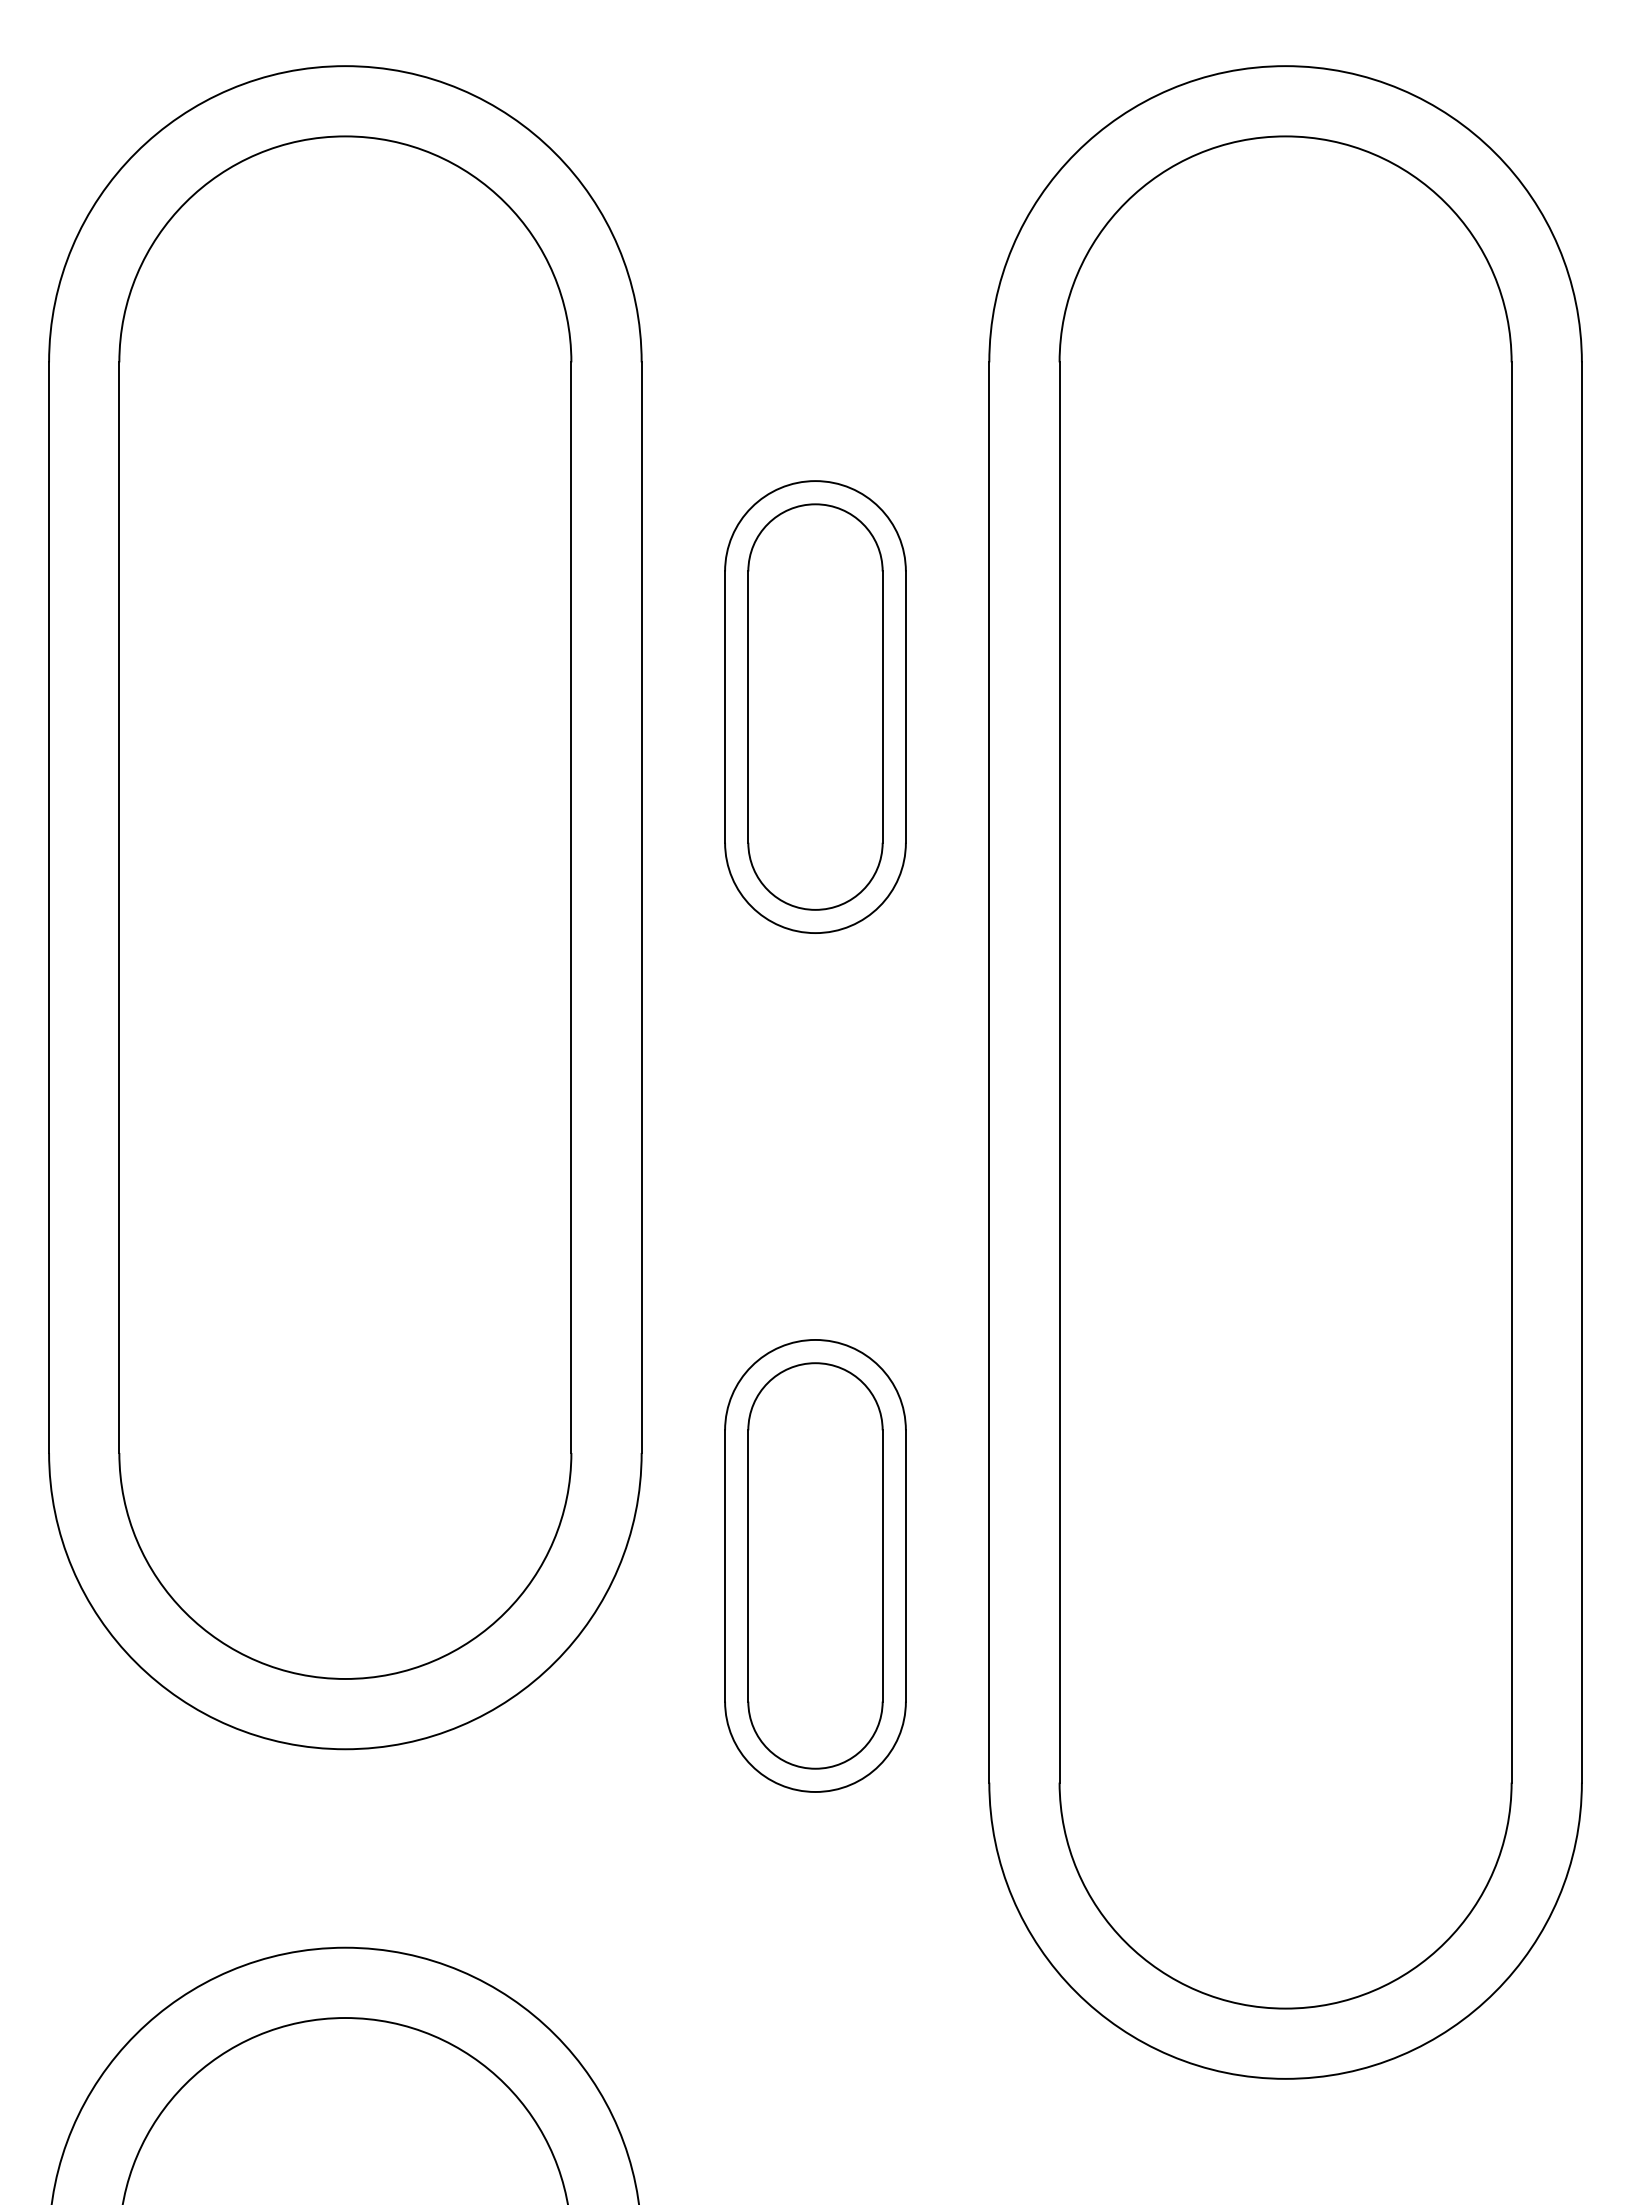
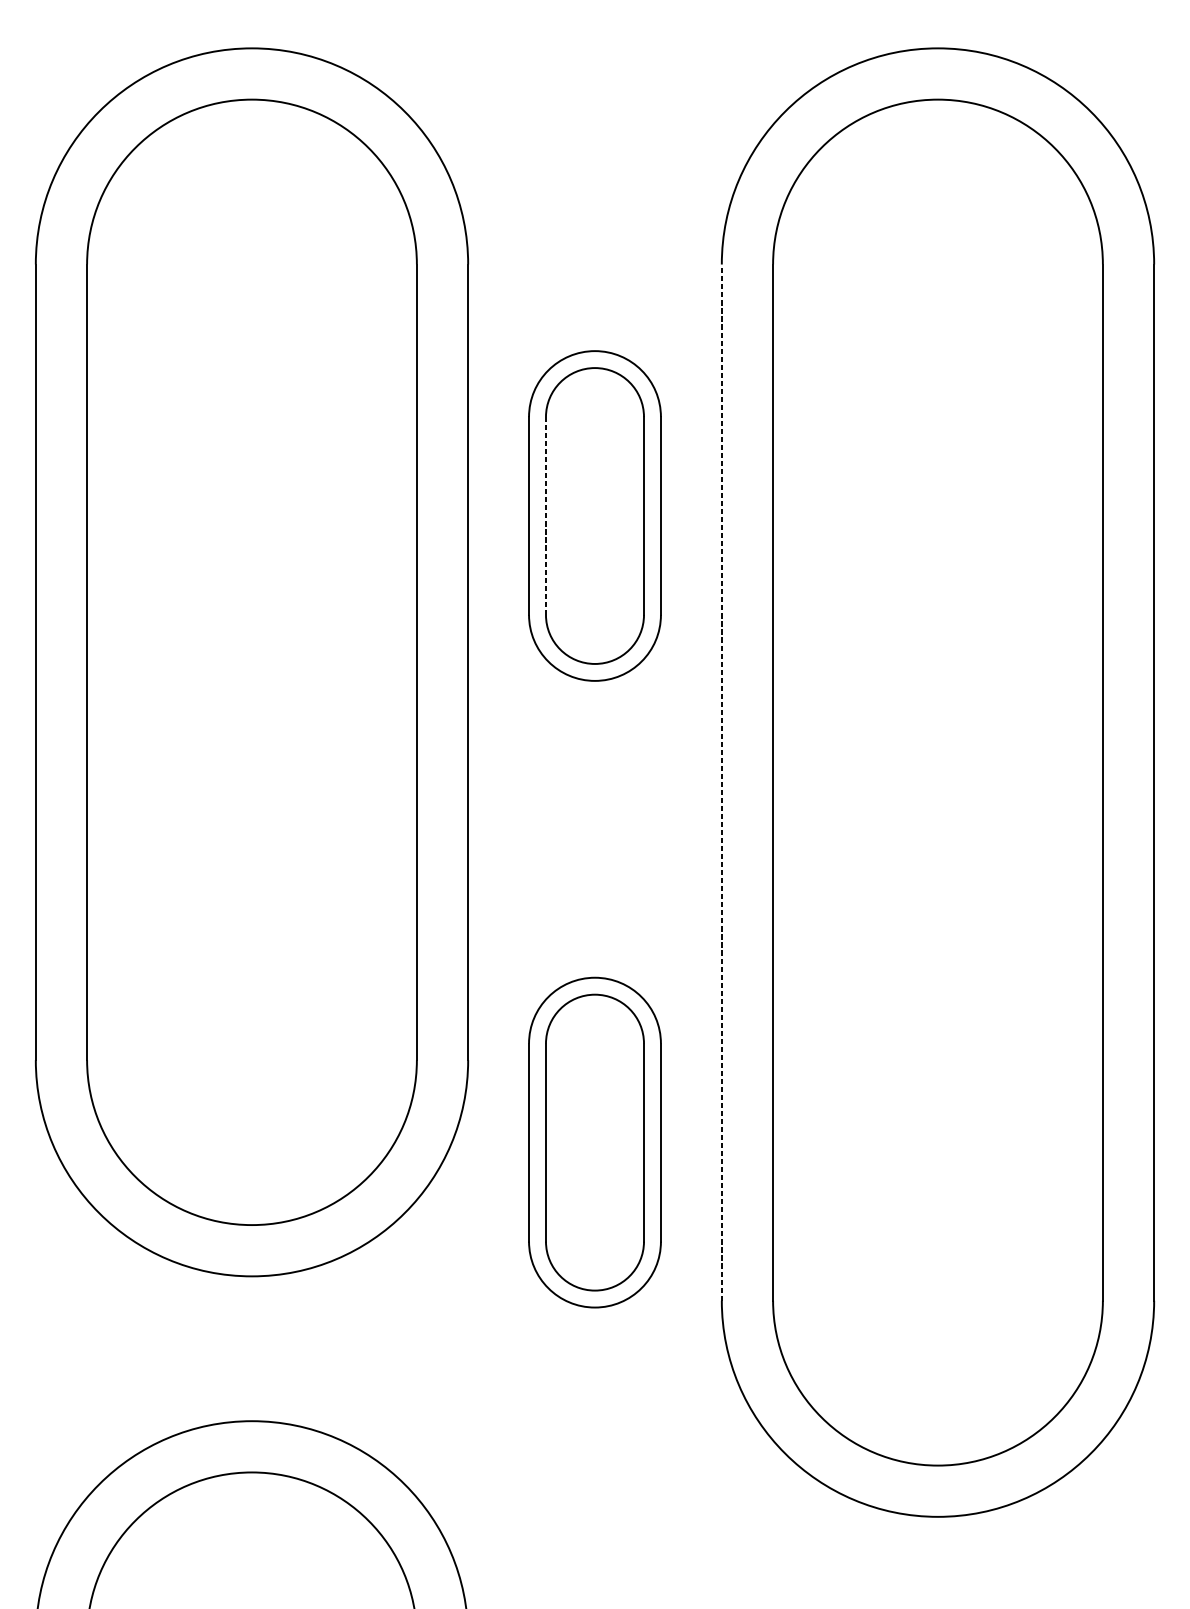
line: (748, 707) -> (546, 516), solid -> dashed
line: (989, 1072) -> (721, 782), solid -> dashed

